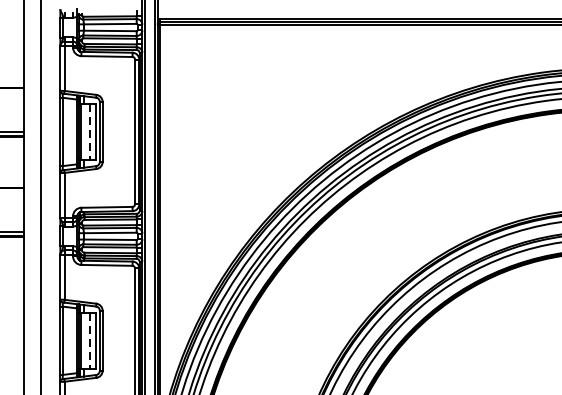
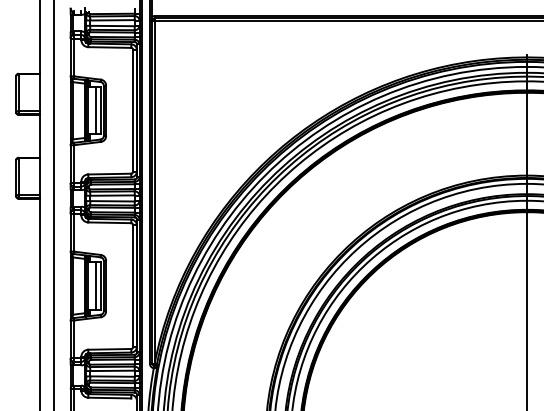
line: (89, 131) -> (95, 110), dashed -> solid
line: (89, 341) -> (95, 286), dashed -> solid

